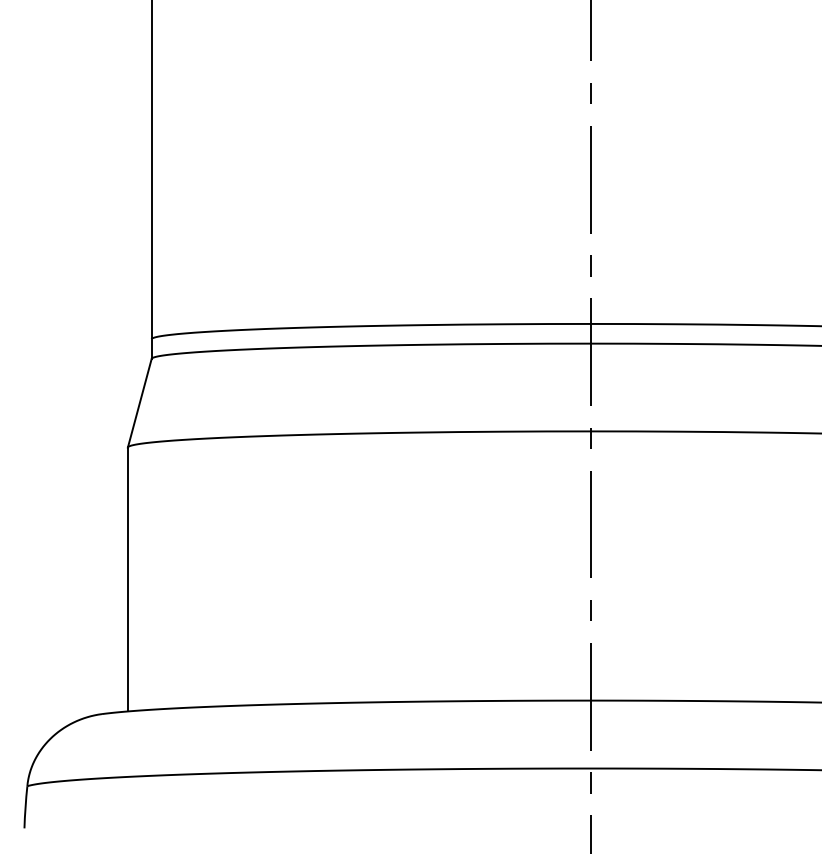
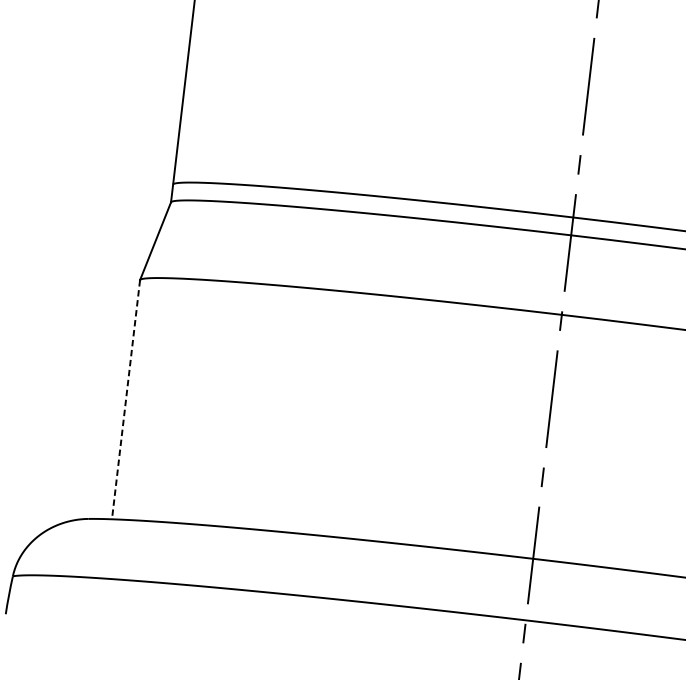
line: (127, 579) -> (125, 399), solid -> dashed

